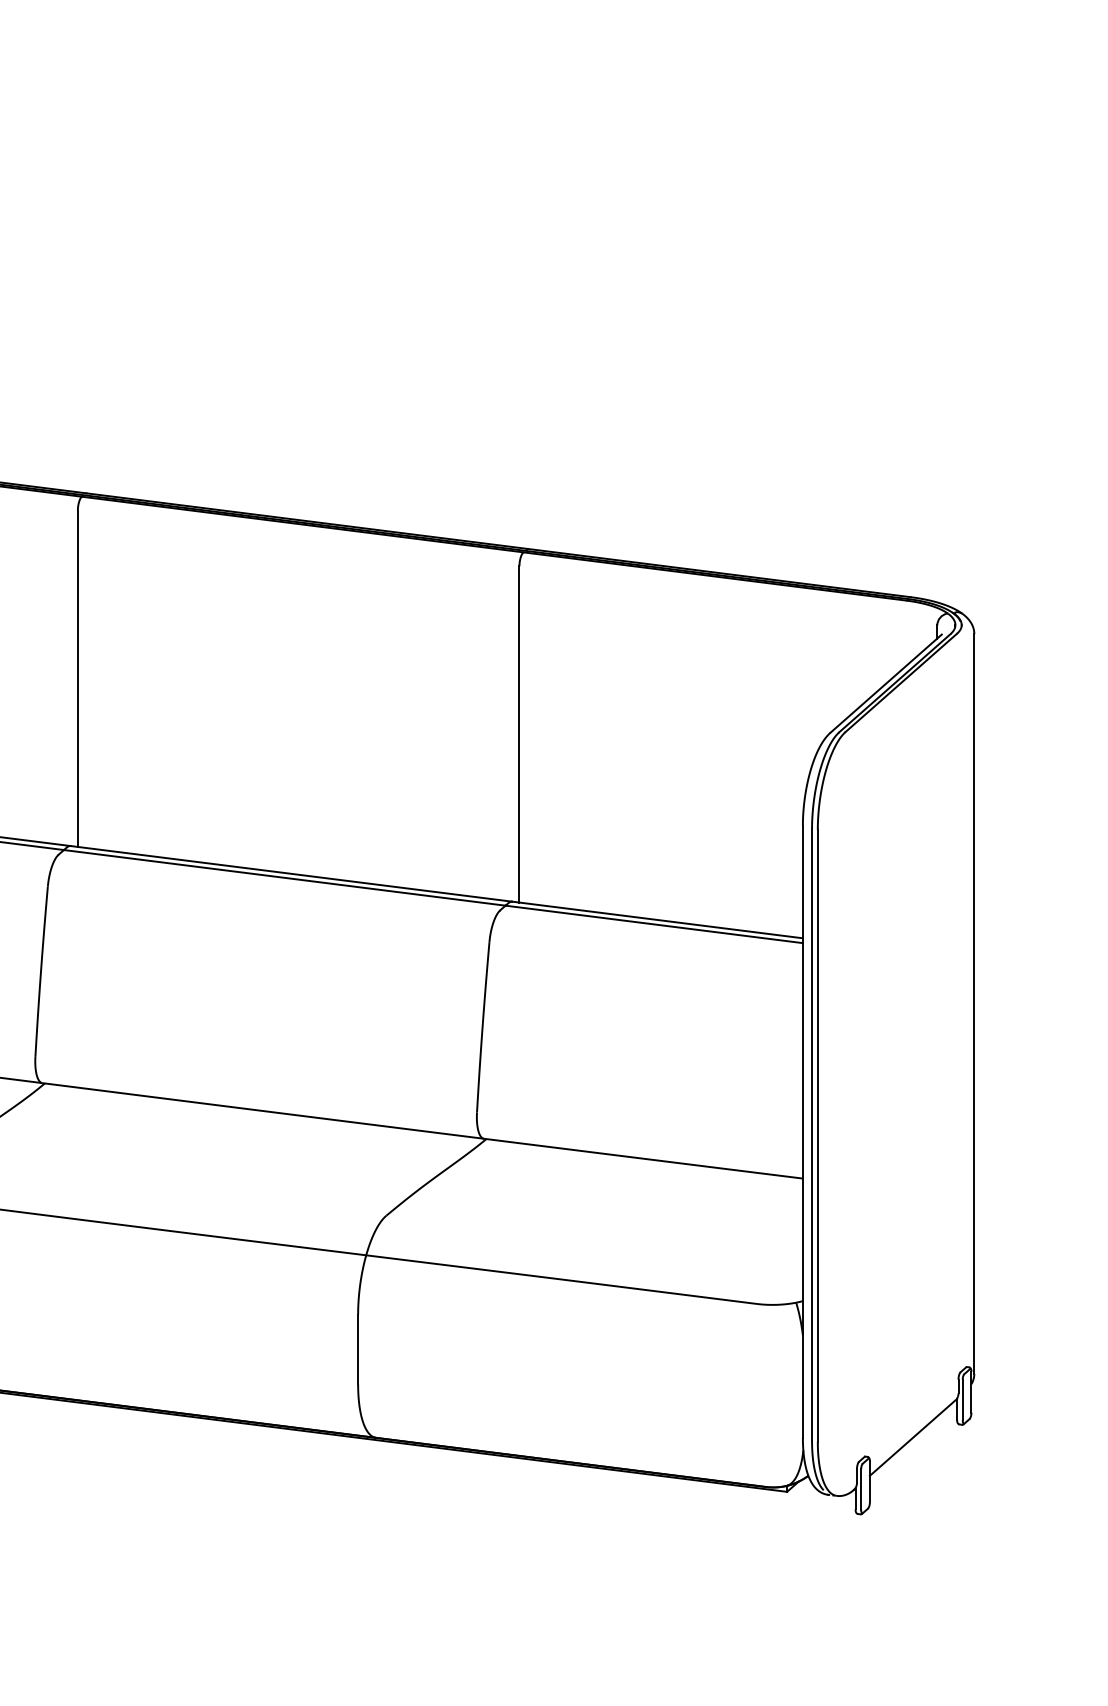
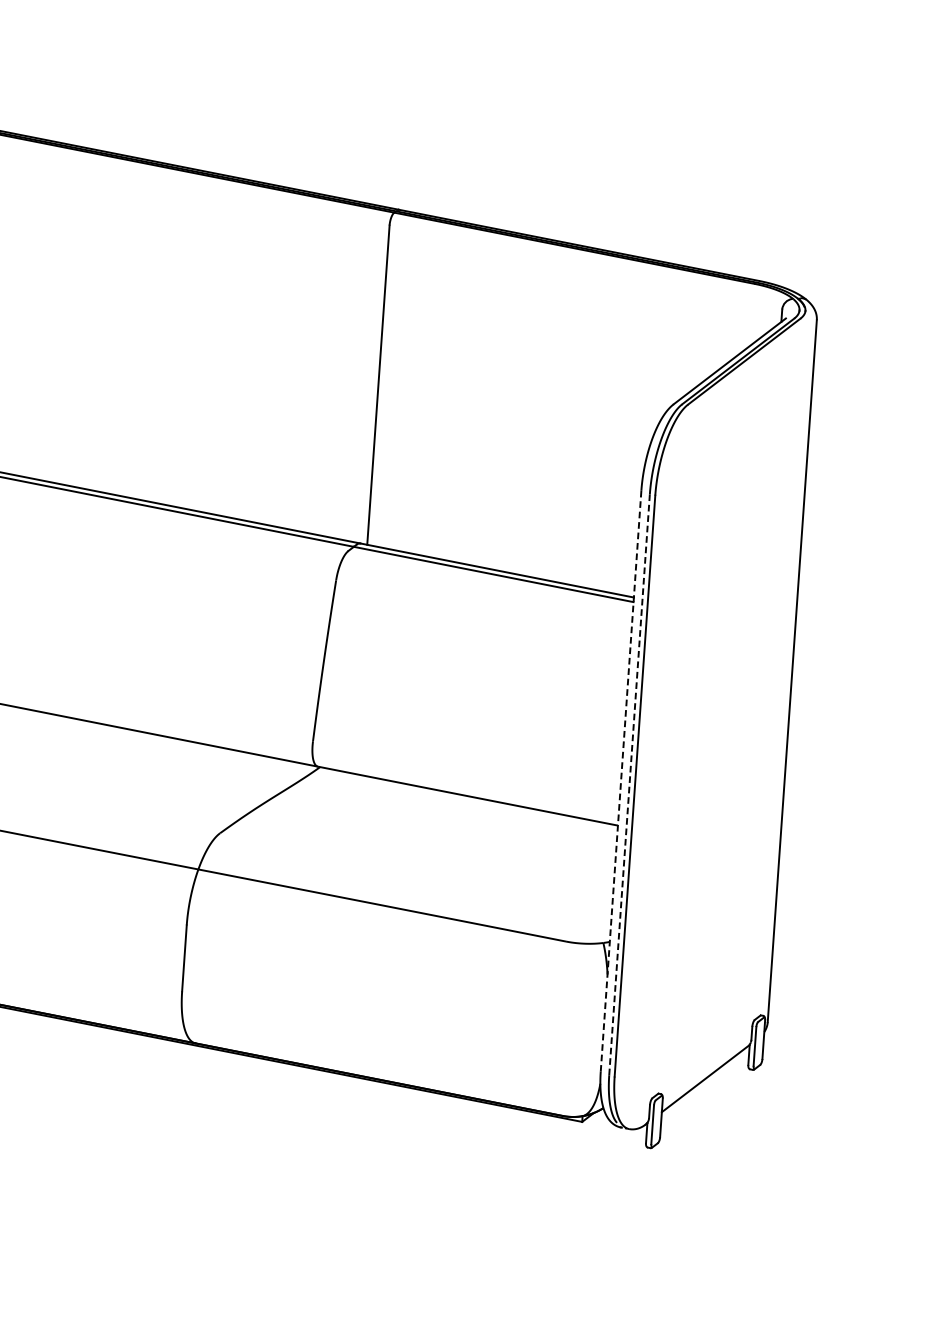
line: (802, 1131) -> (620, 780), solid -> dashed
line: (812, 1134) -> (630, 784), solid -> dashed

